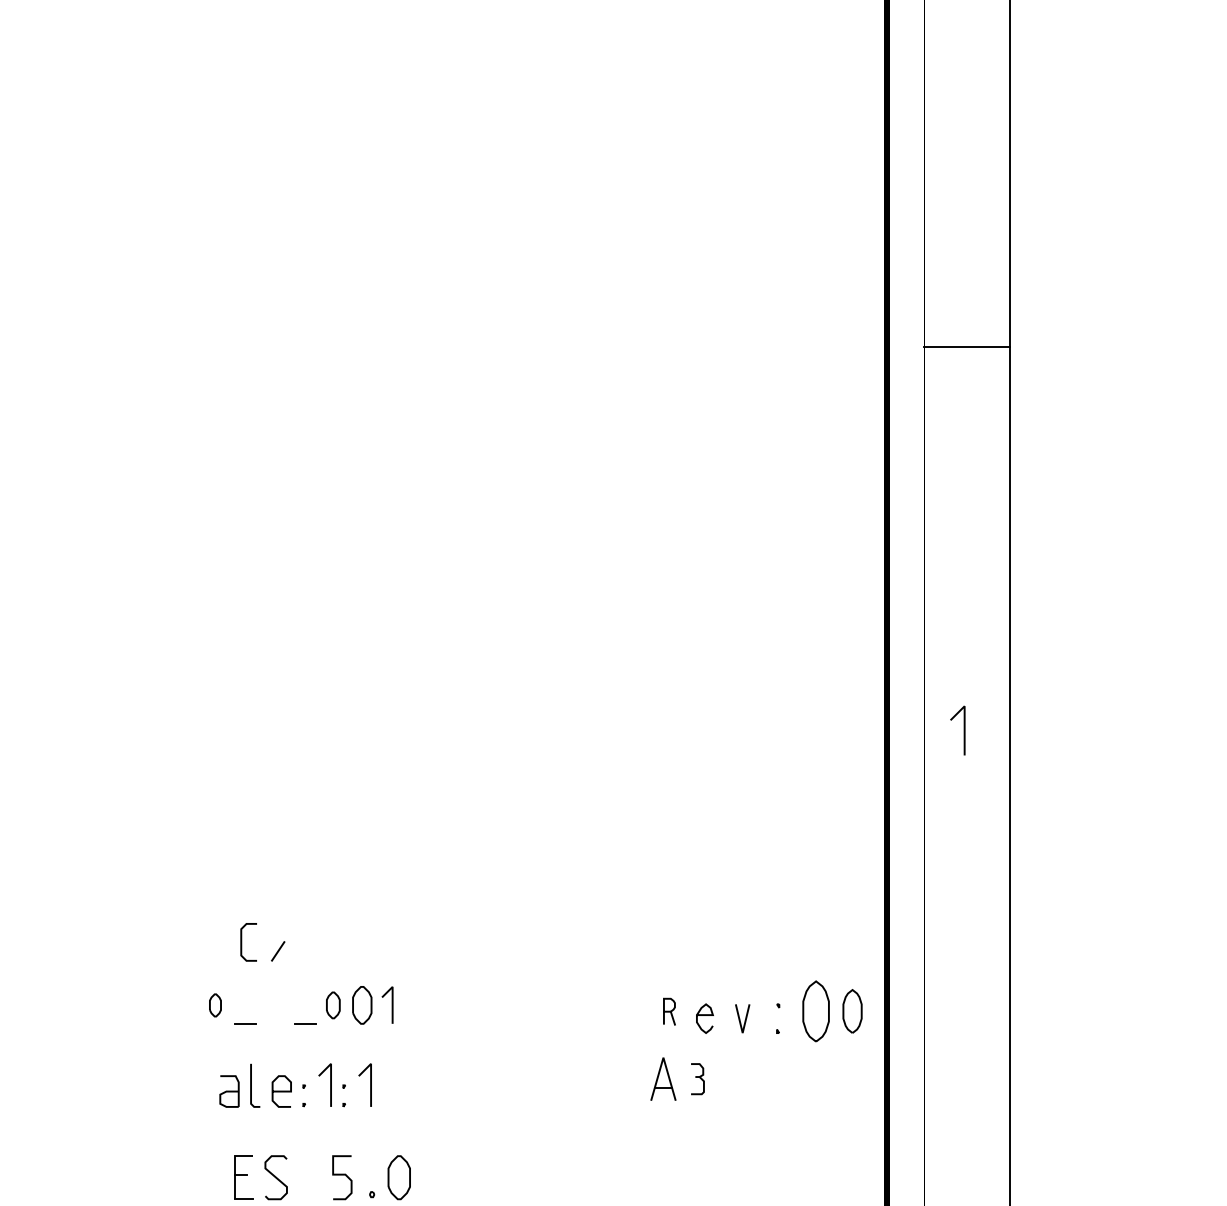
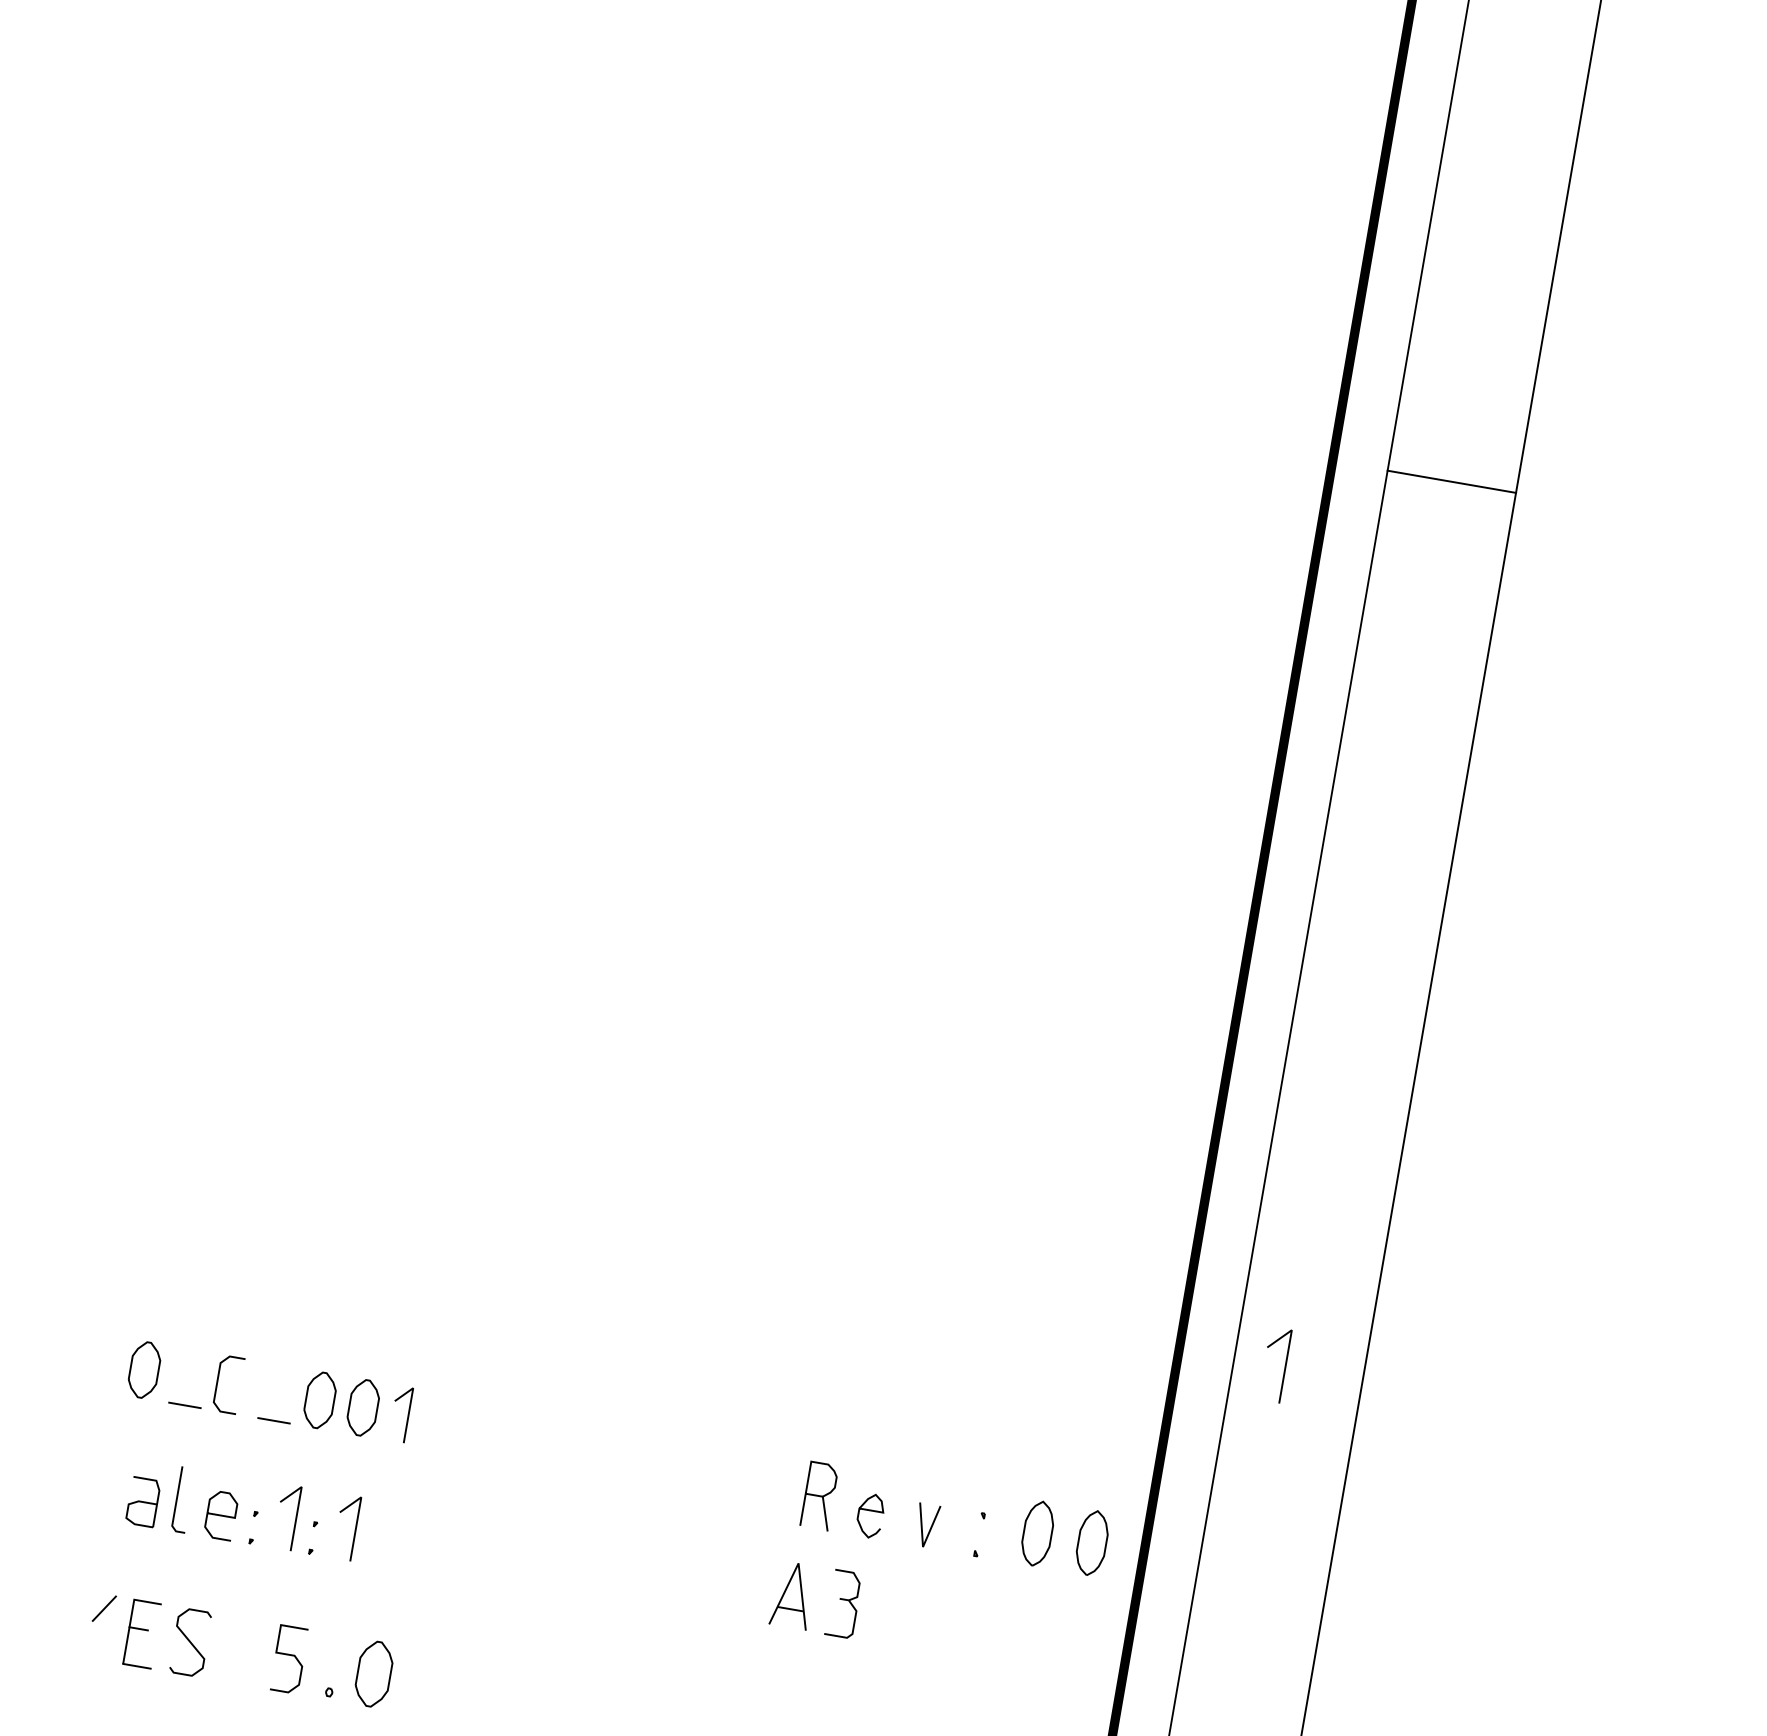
line: (967, 347) -> (1451, 481), moved
line: (963, 730) -> (1283, 1366), moved
curve: (242, 942) -> (219, 1383), moved
line: (278, 951) -> (104, 1608), moved
part: (215, 1005) -> (144, 1370), size x1.67
part: (333, 1005) -> (320, 1400), size x1.43
part: (669, 1011) -> (819, 1496), size x1.67
part: (815, 1011) -> (1037, 1533), size x0.71
part: (697, 1078) -> (843, 1603), size x1.43

